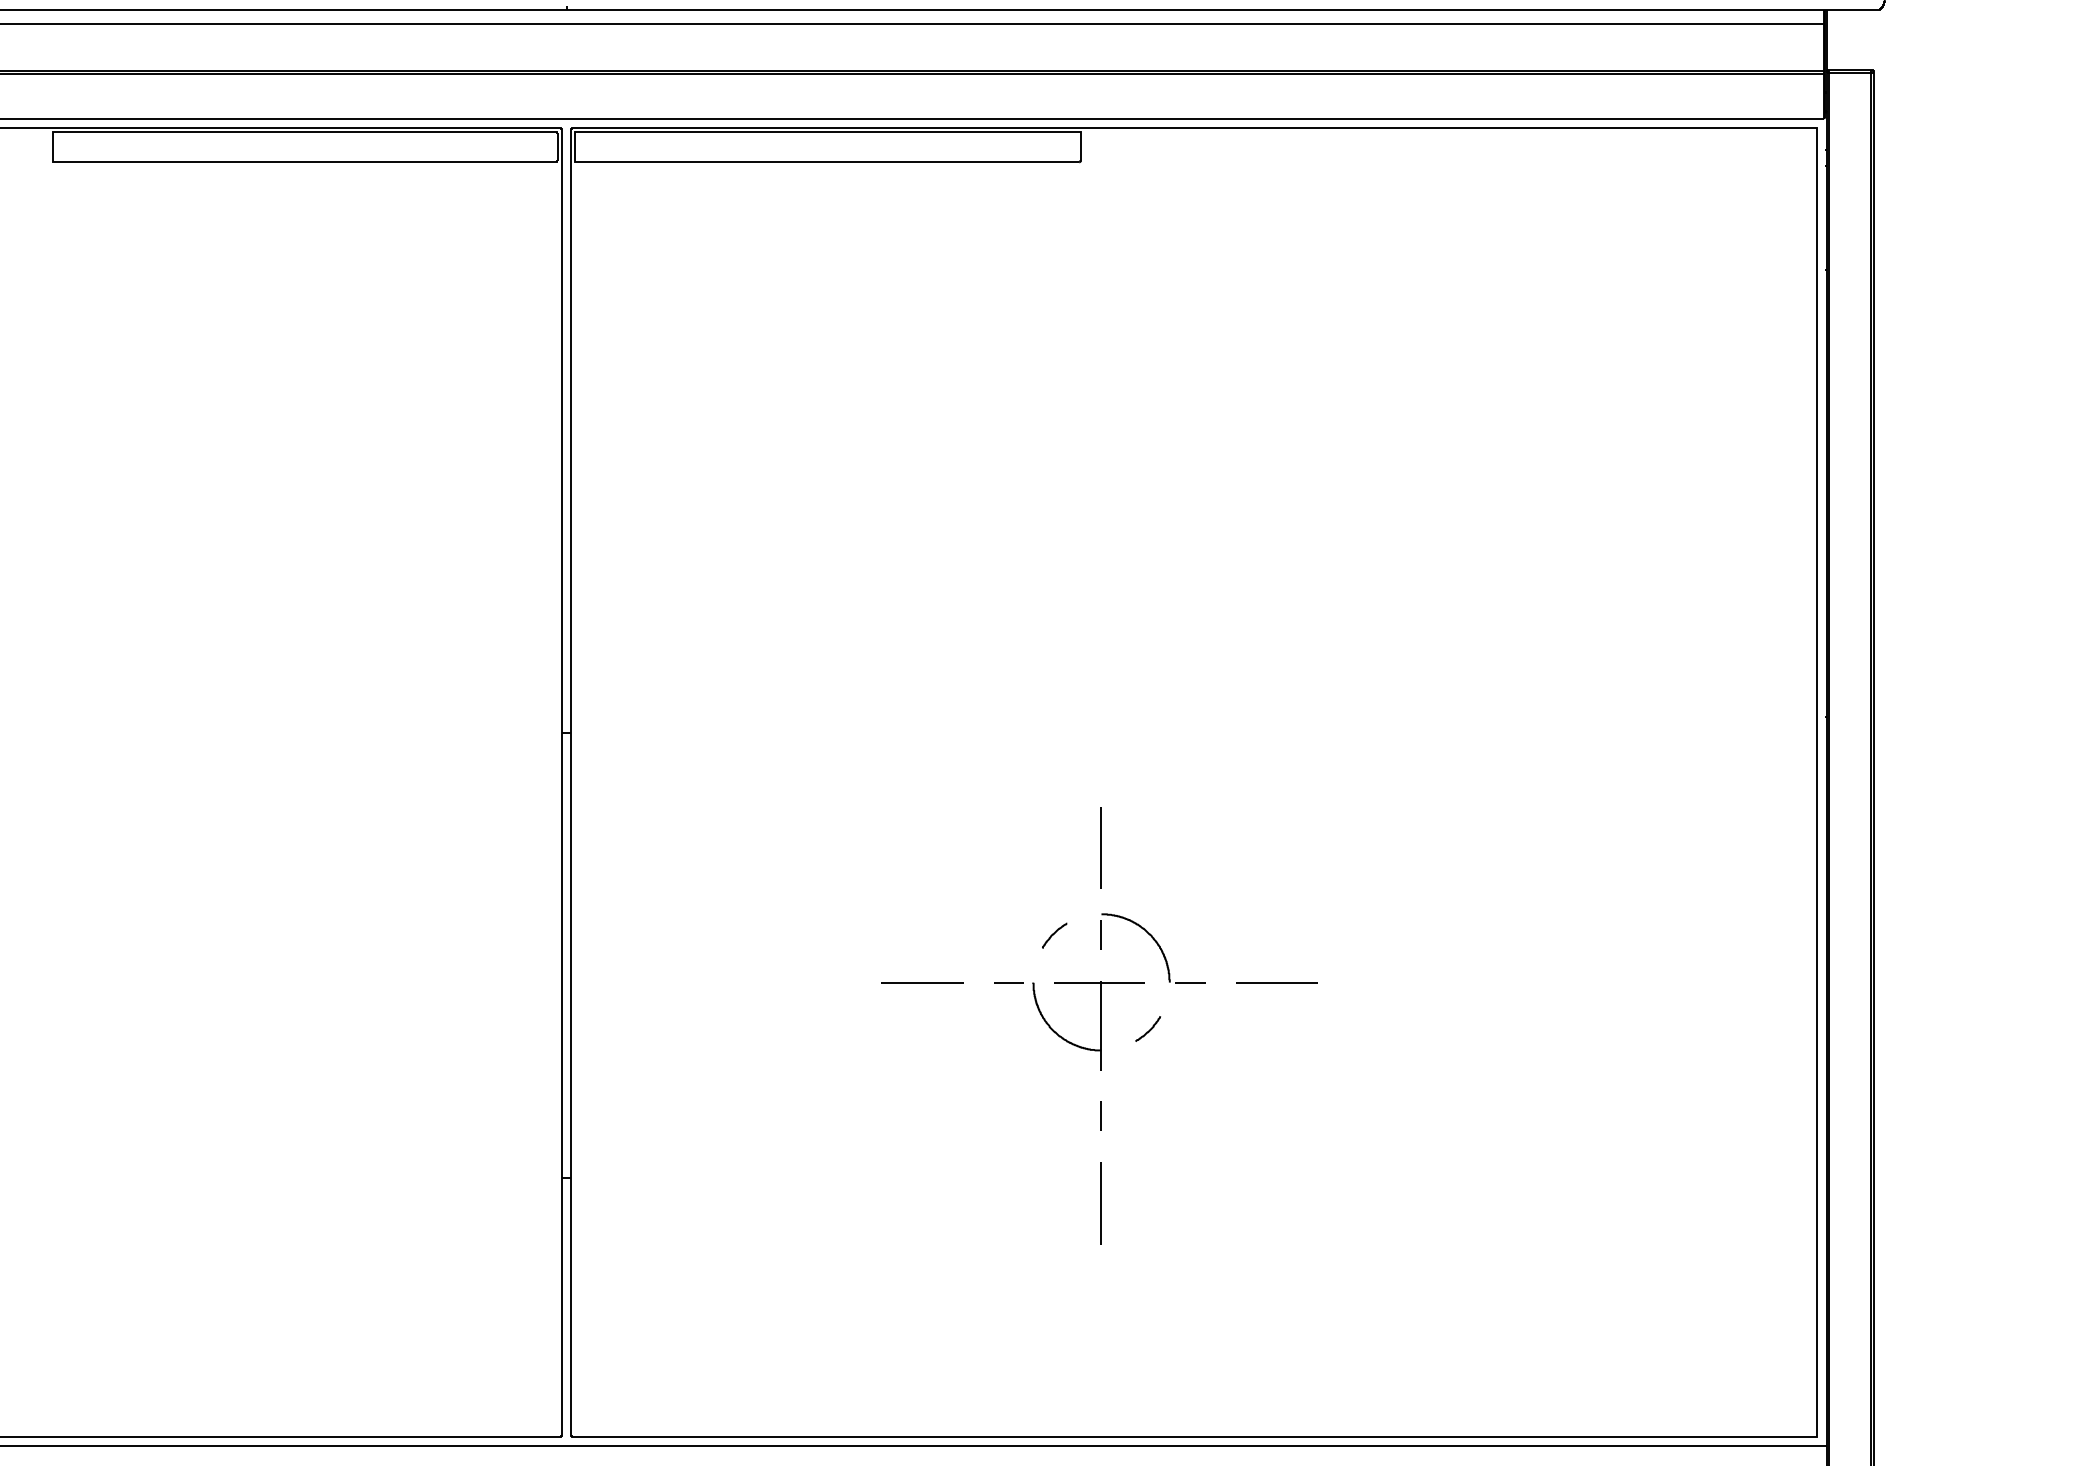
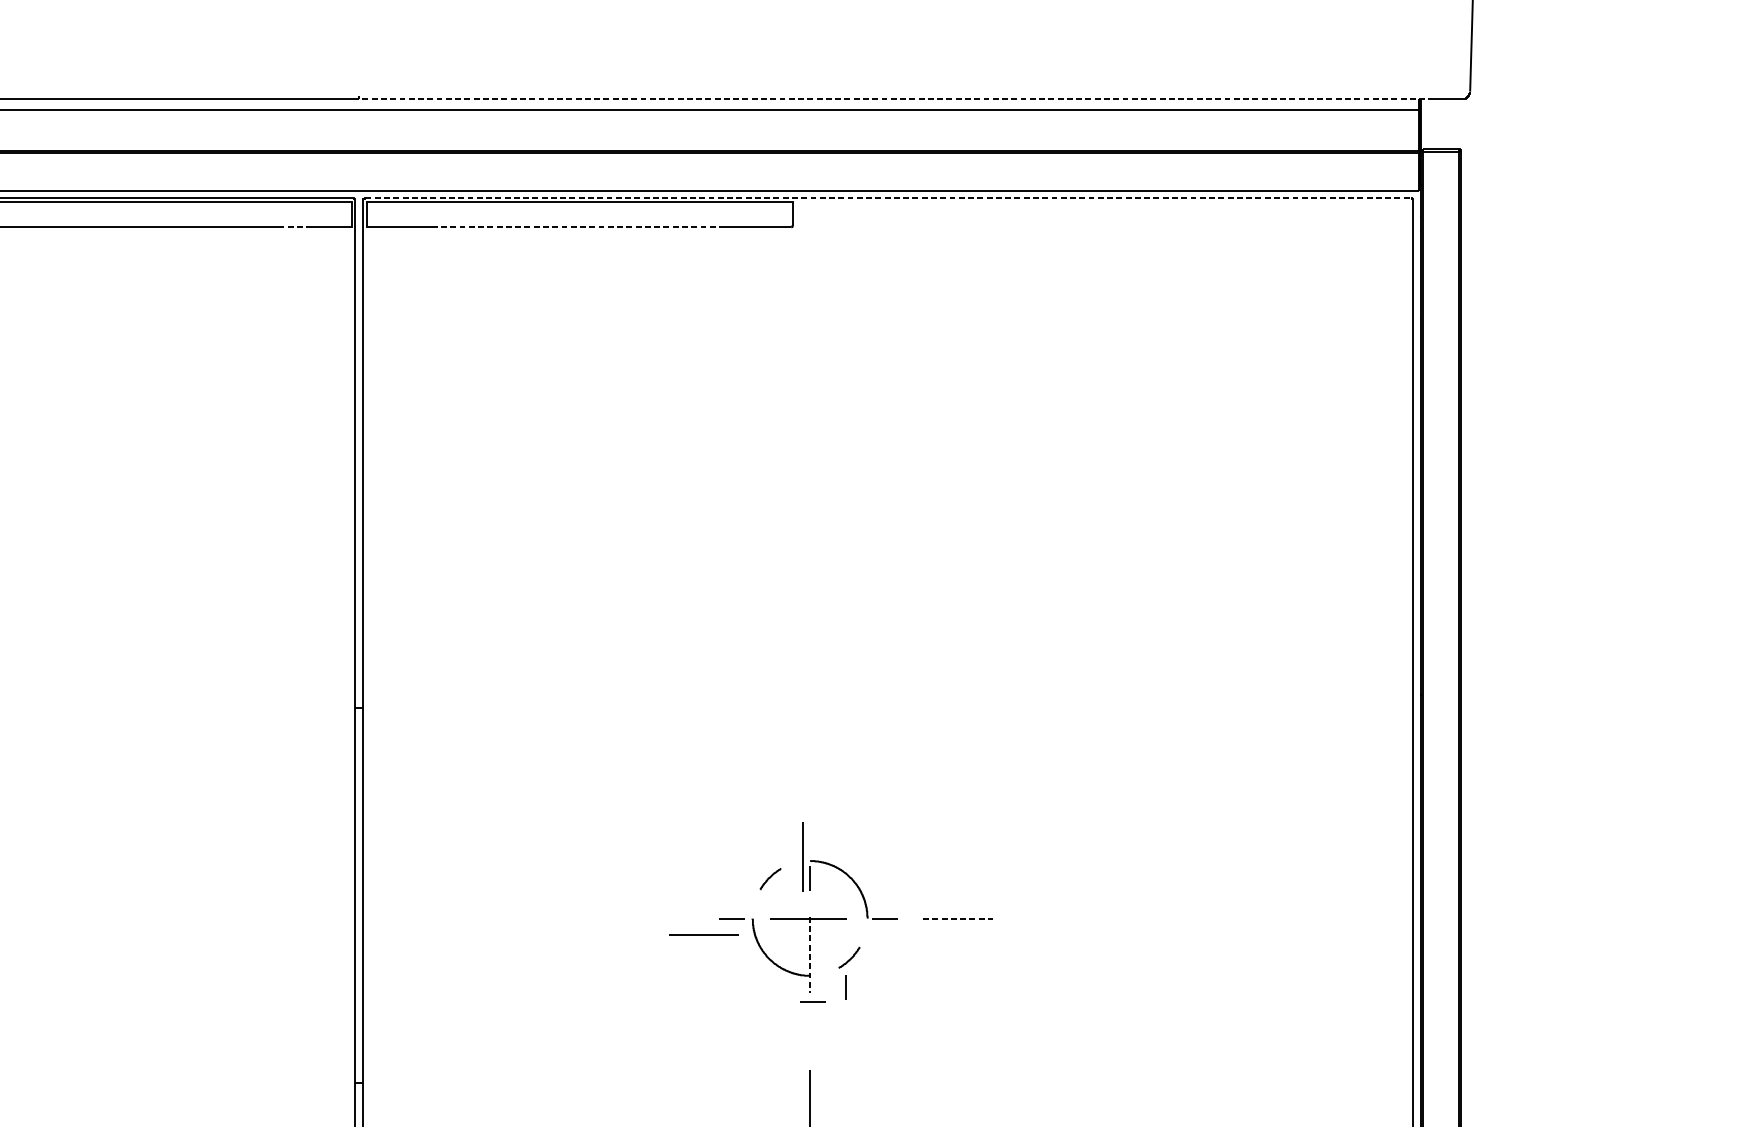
line: (1204, 10) -> (896, 99), solid -> dashed
line: (1194, 127) -> (888, 198), solid -> dashed
line: (494, 162) -> (298, 227), solid -> dashed
line: (827, 162) -> (579, 227), solid -> dashed
line: (1100, 847) -> (802, 856), moved
line: (922, 982) -> (703, 935), moved
line: (1277, 982) -> (958, 918), solid -> dashed
line: (1101, 1026) -> (810, 955), solid -> dashed
line: (1104, 1081) -> (812, 1001), added
line: (1100, 1115) -> (845, 986), moved

